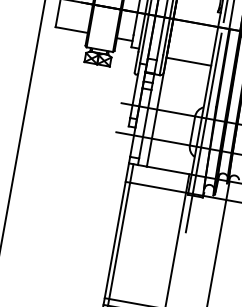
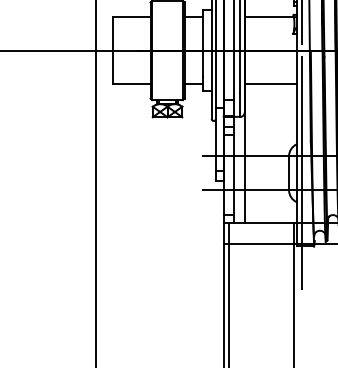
line: (188, 61) -> (270, 83), moved

